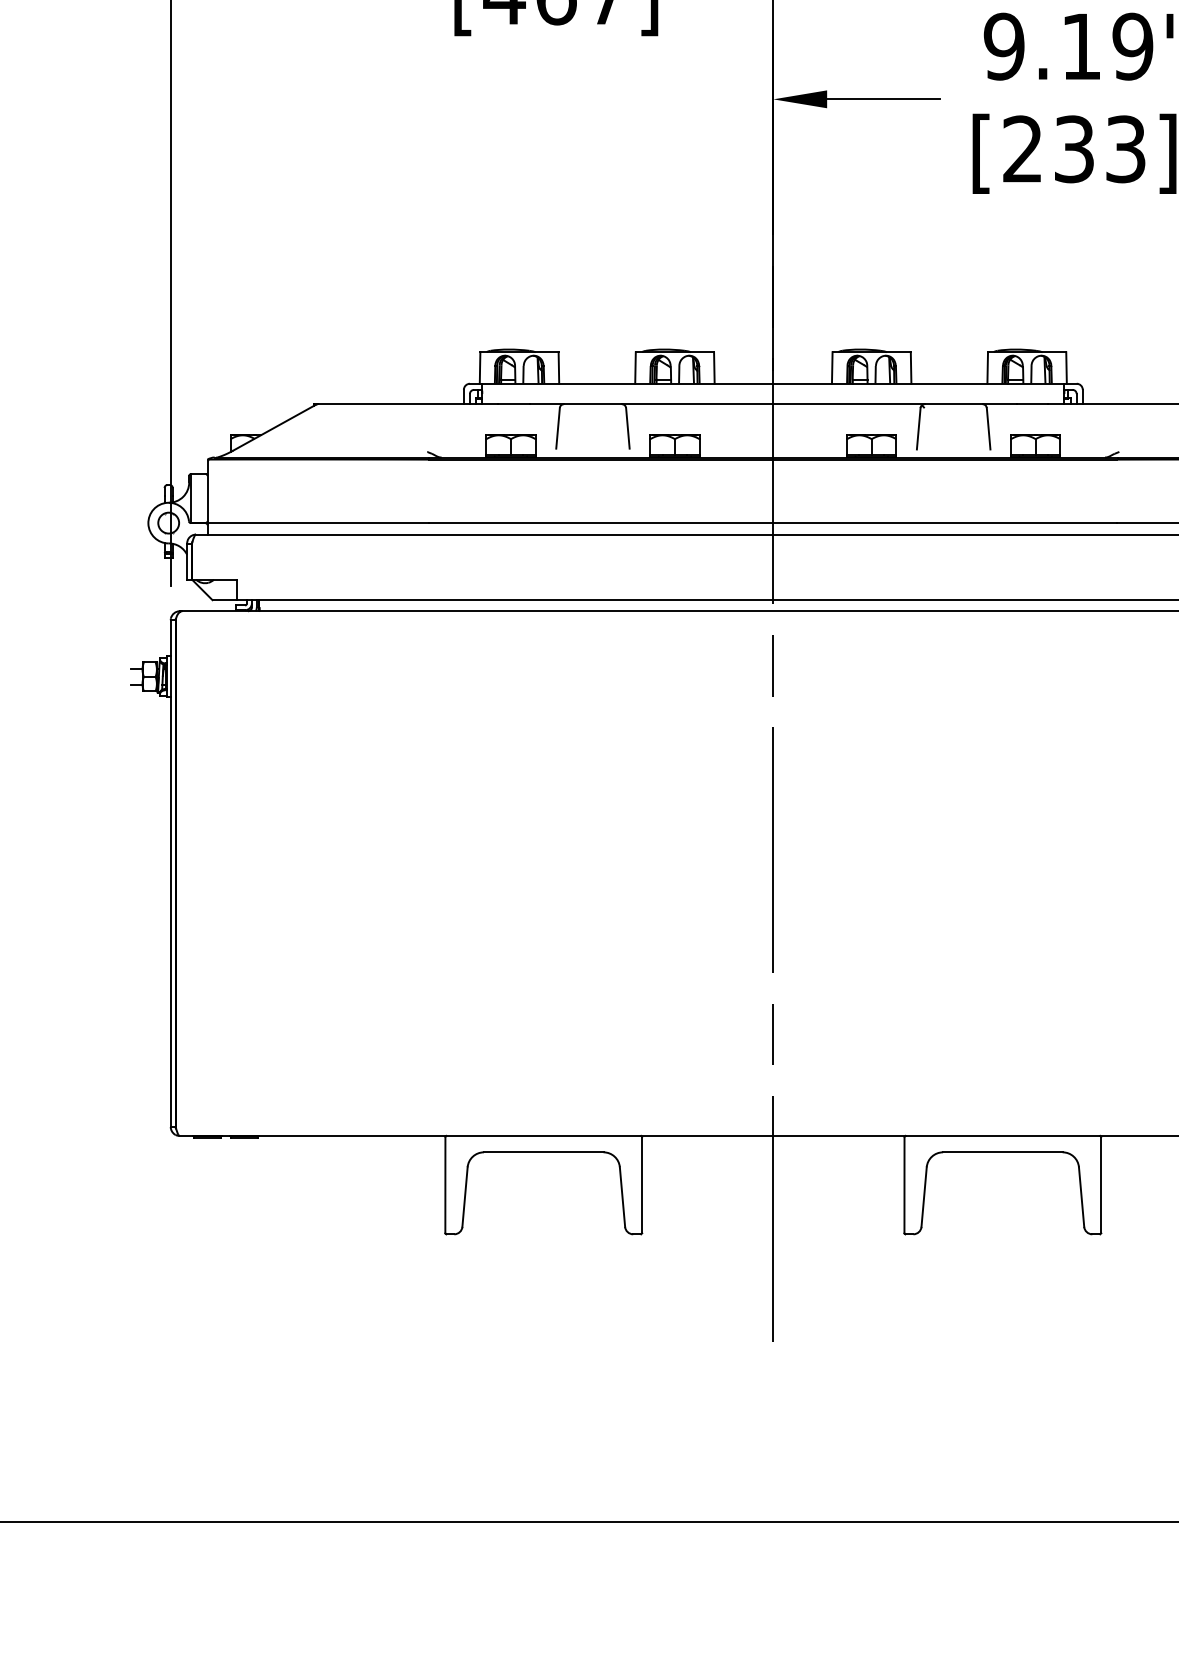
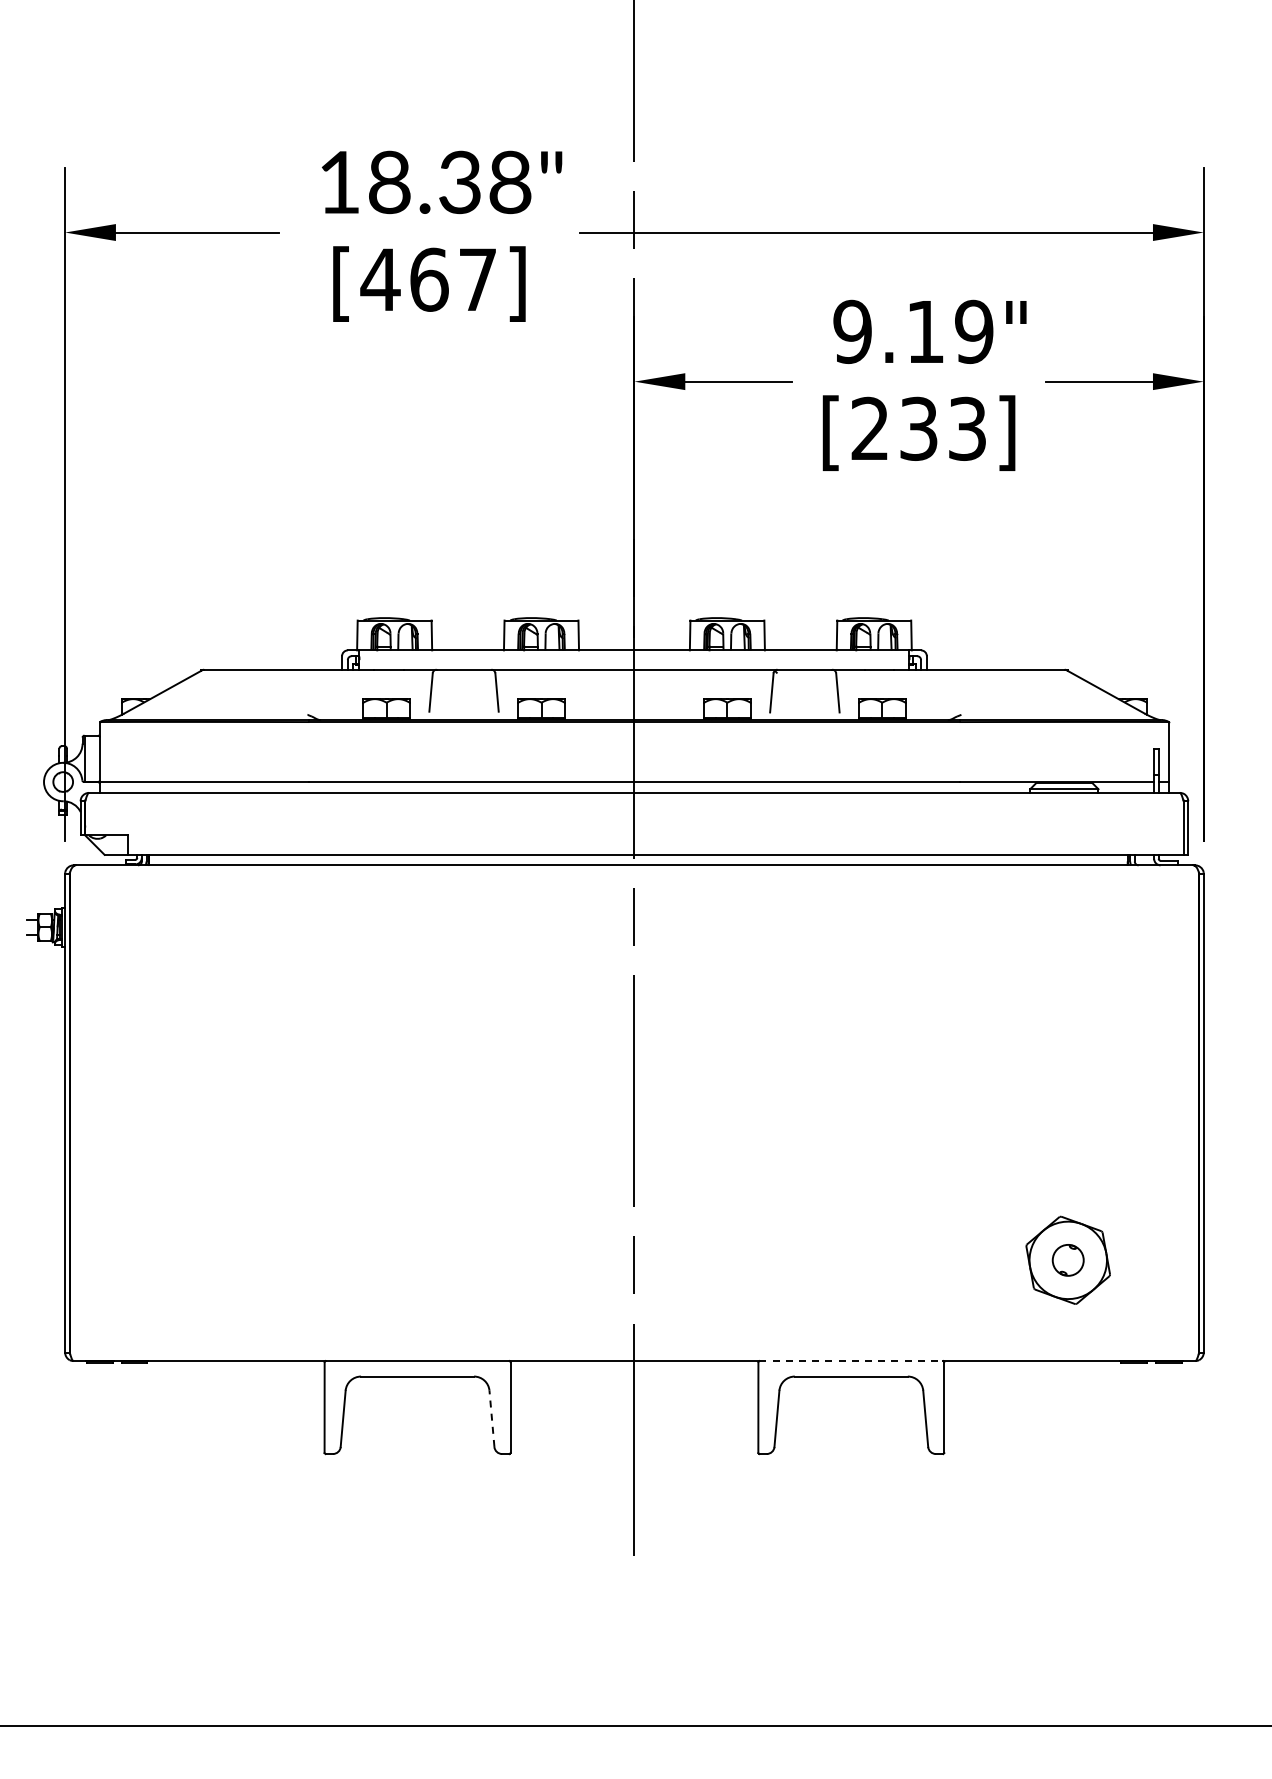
line: (1003, 1136) -> (851, 1361), solid -> dashed
line: (622, 1196) -> (491, 1418), solid -> dashed

